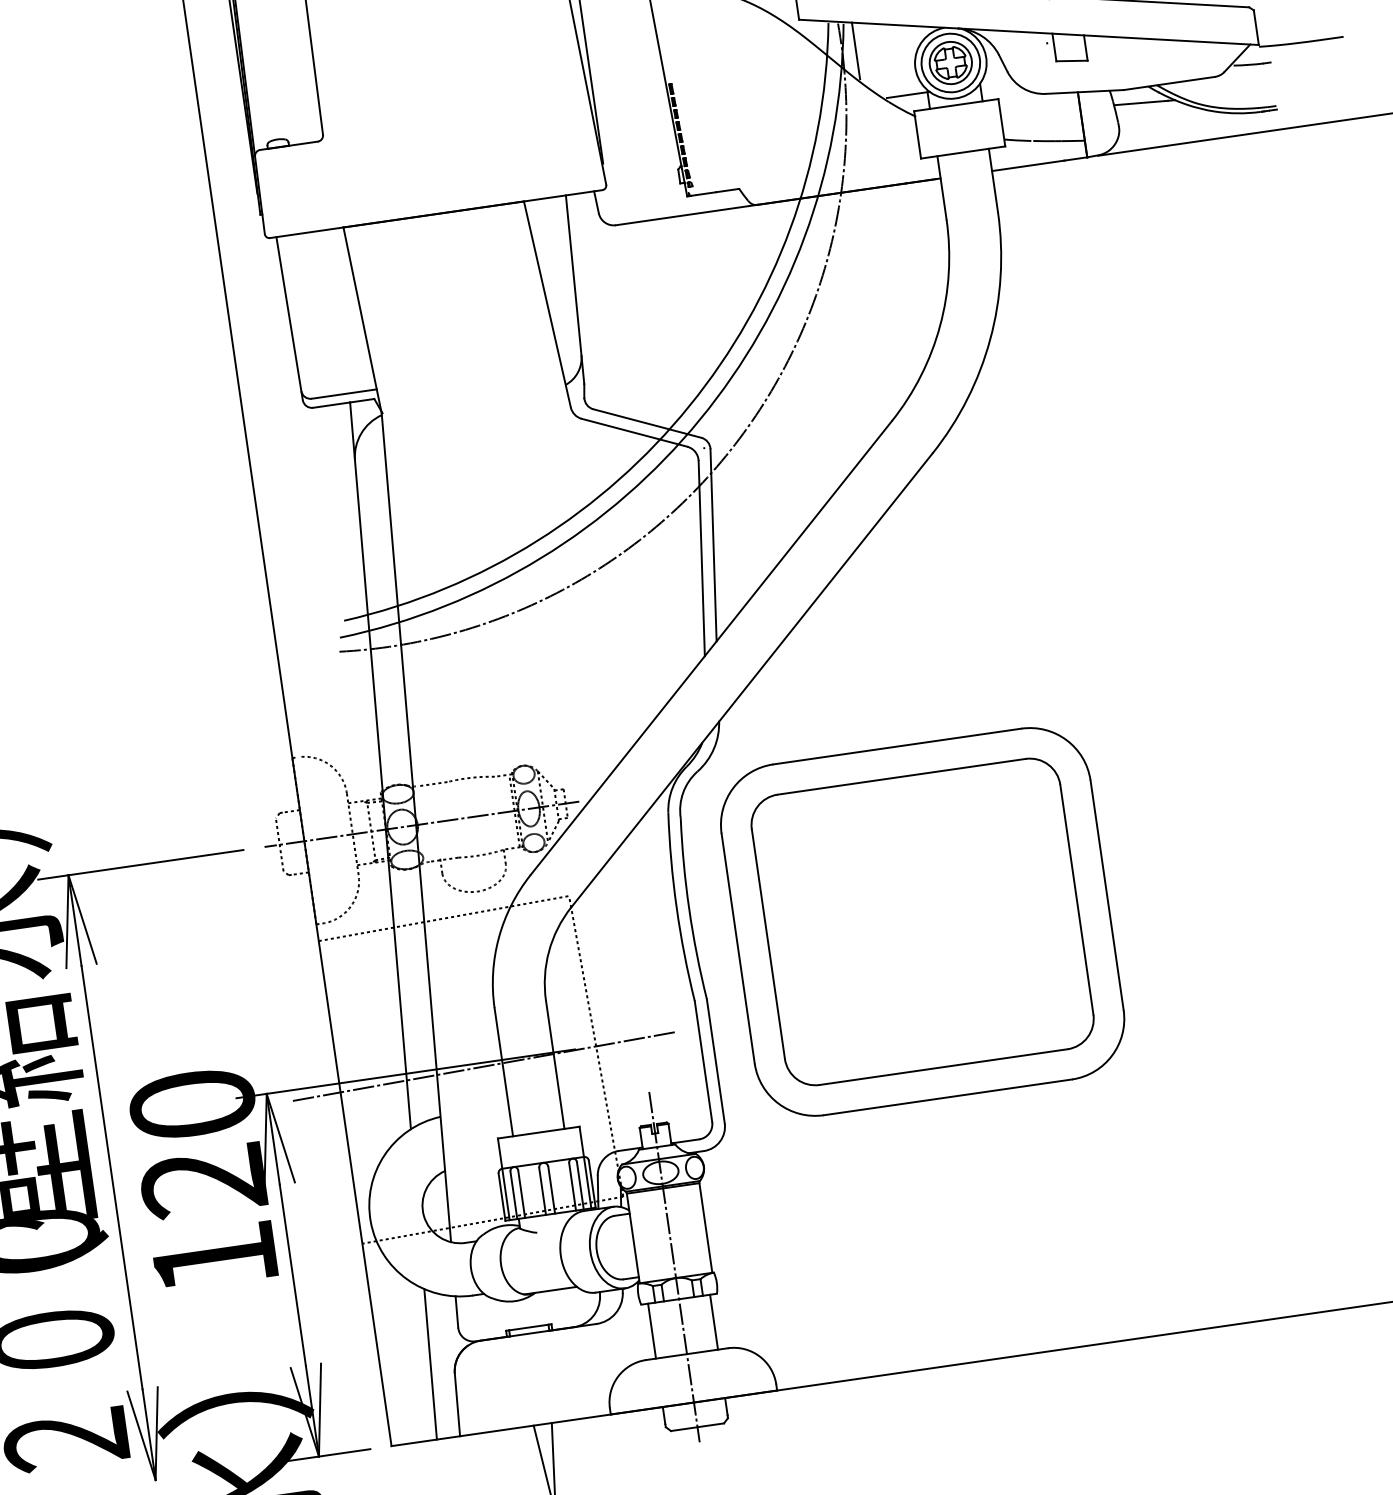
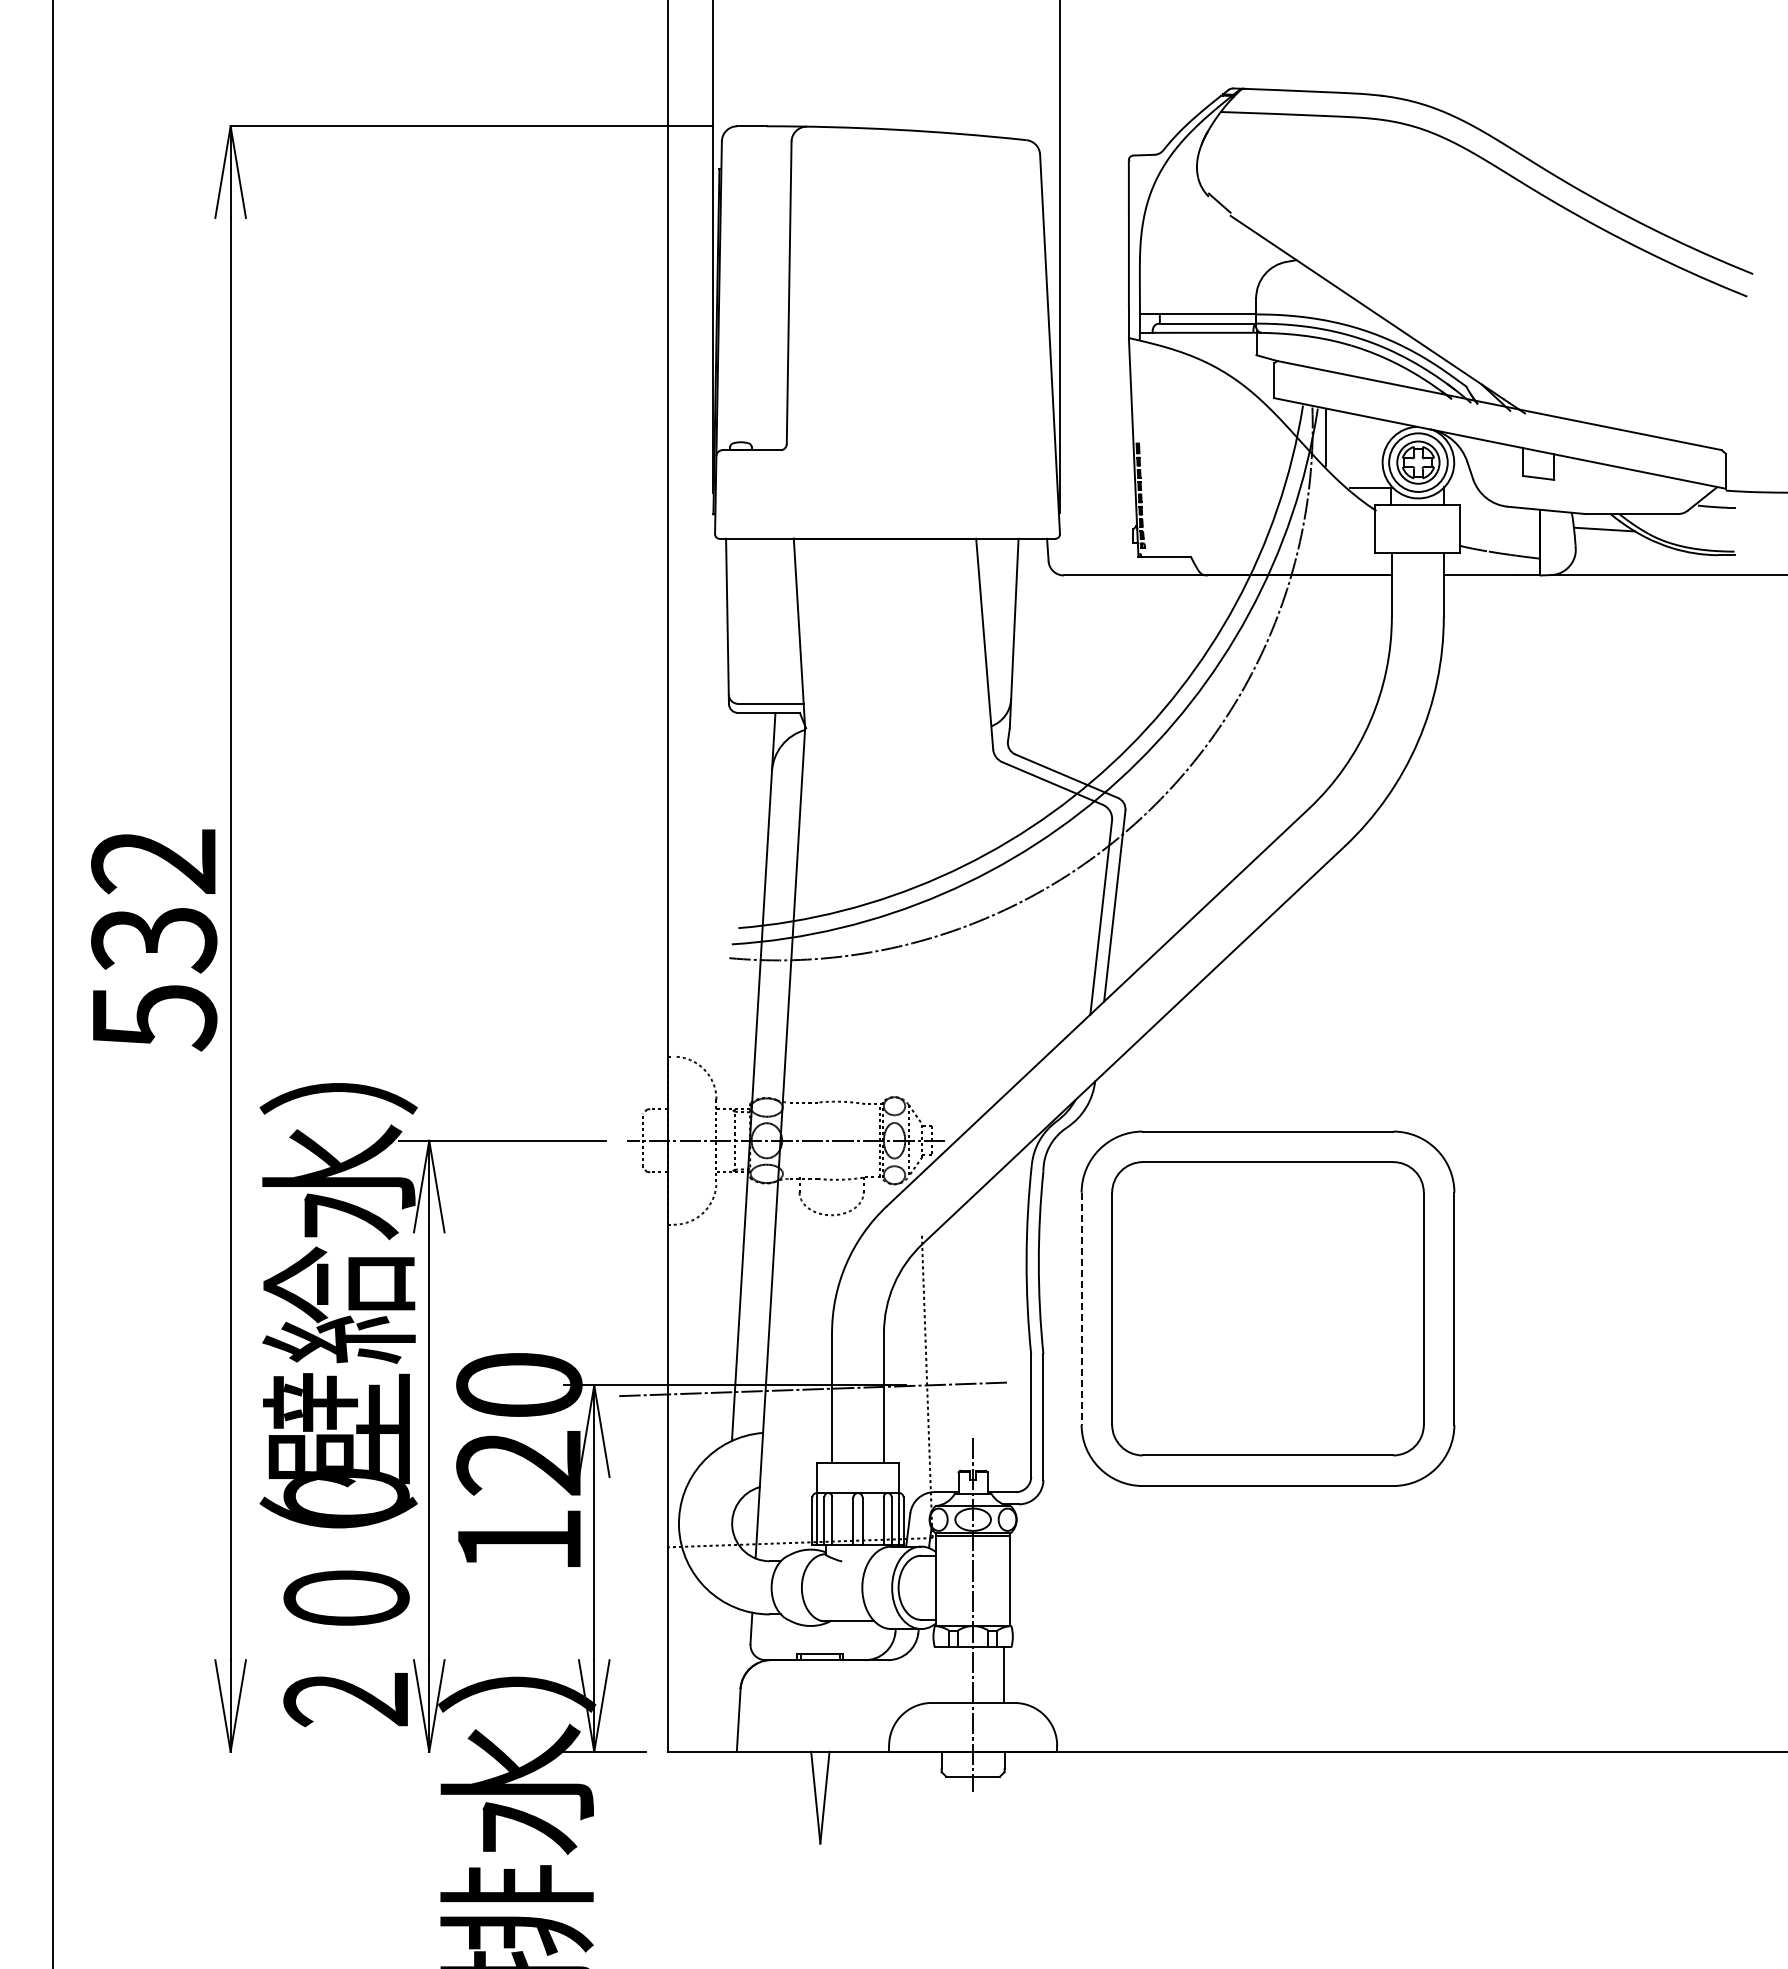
line: (443, 917) -> (794, 1236), removed
line: (738, 949) -> (1081, 1309), solid -> dashed
line: (651, 1330) -> (941, 1674), removed
line: (430, 1364) -> (717, 1676), removed

